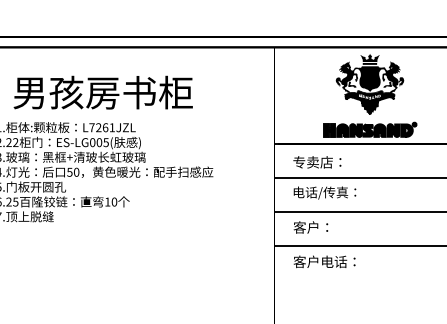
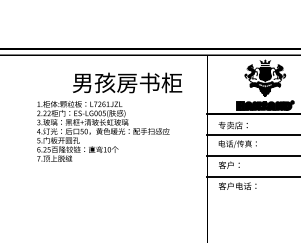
text: (103, 91) -> (127, 82), moved

